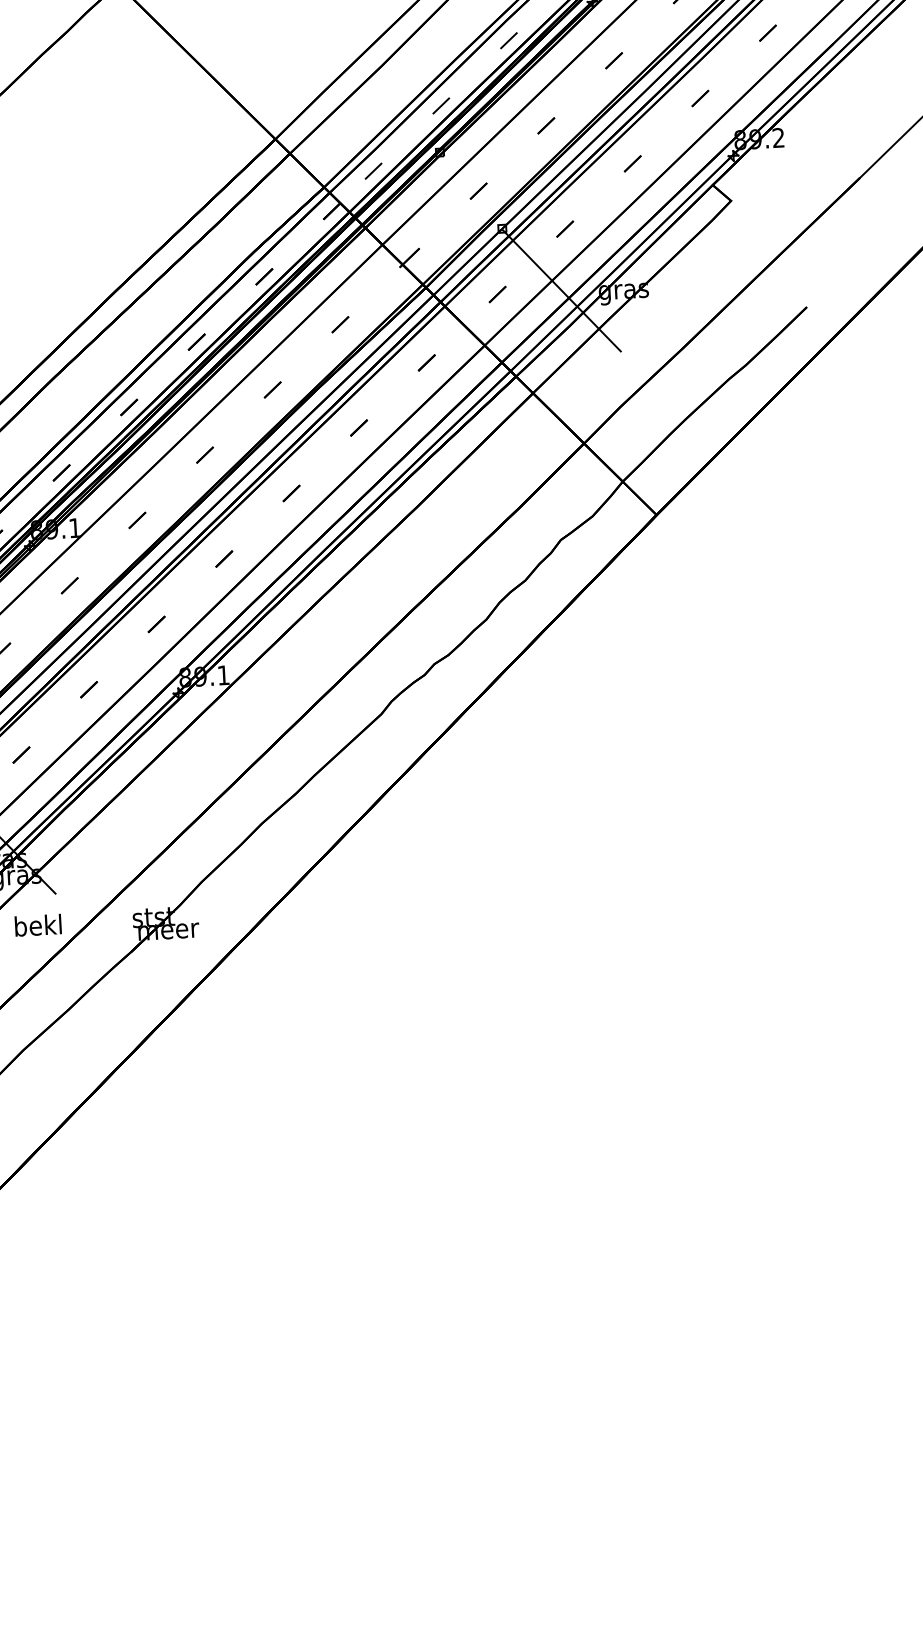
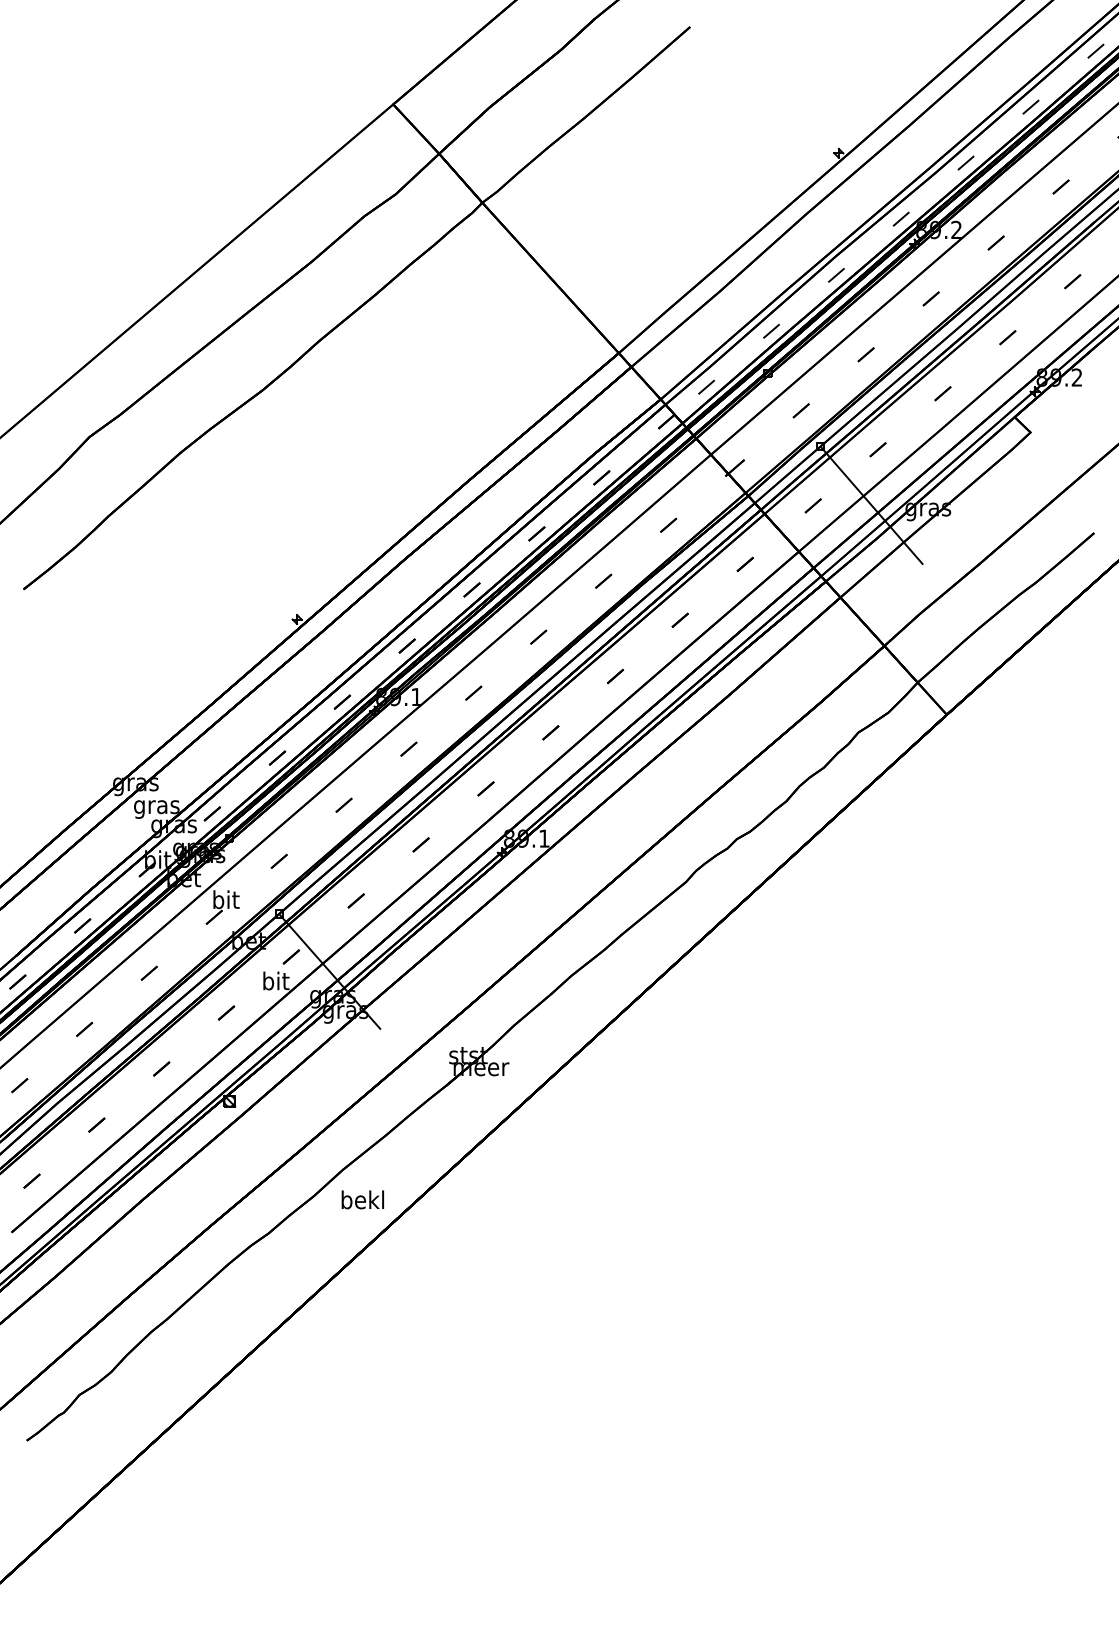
text: (37, 925) -> (362, 1199), moved

